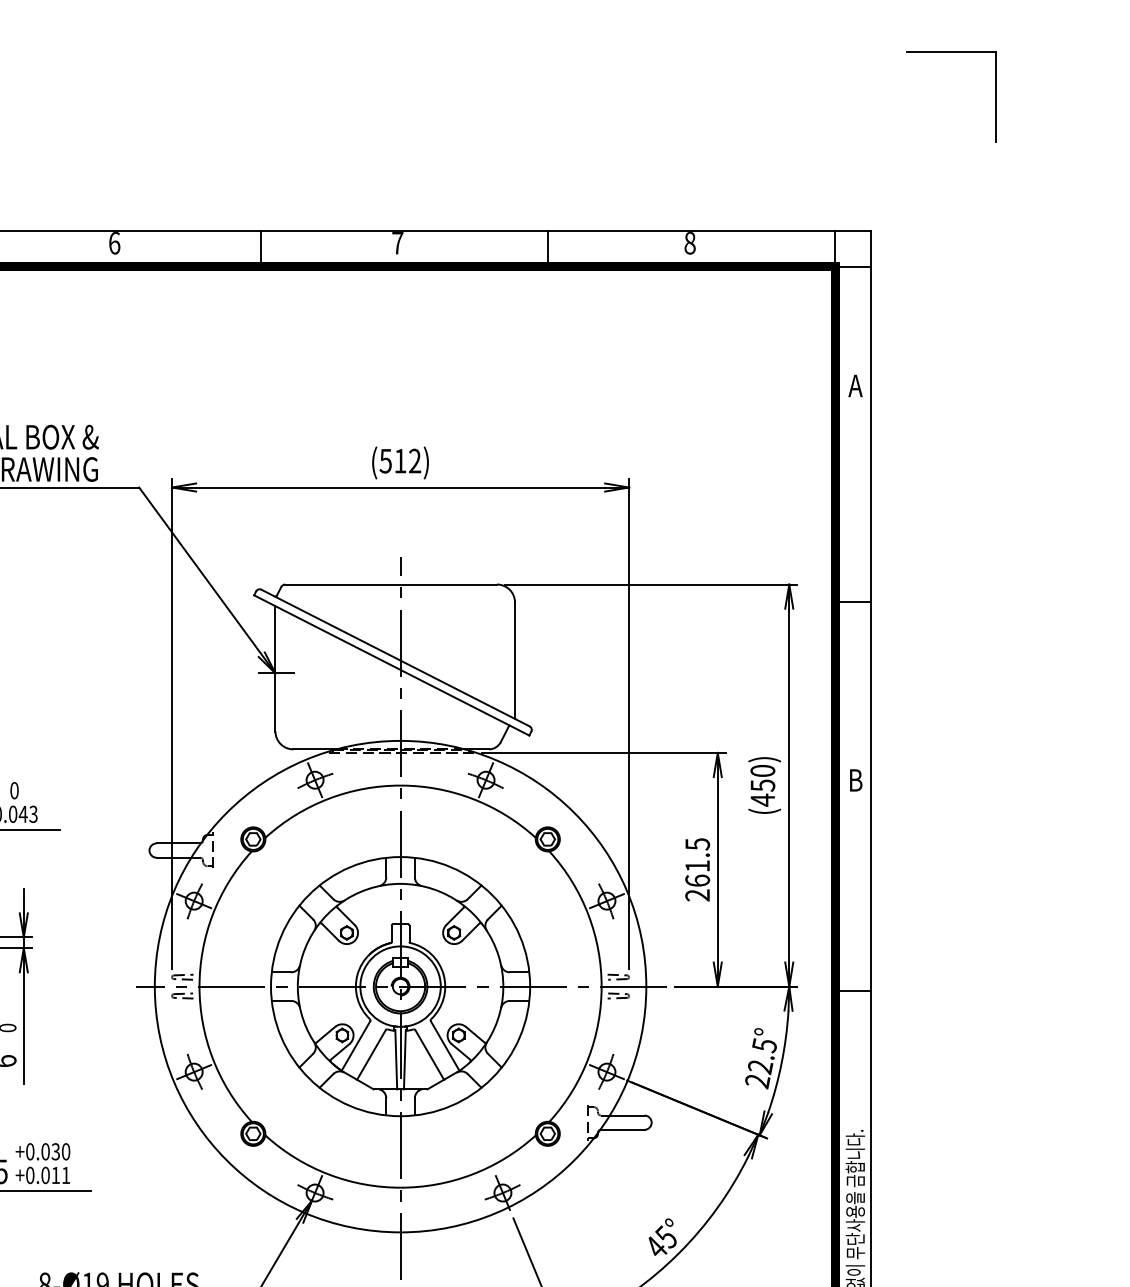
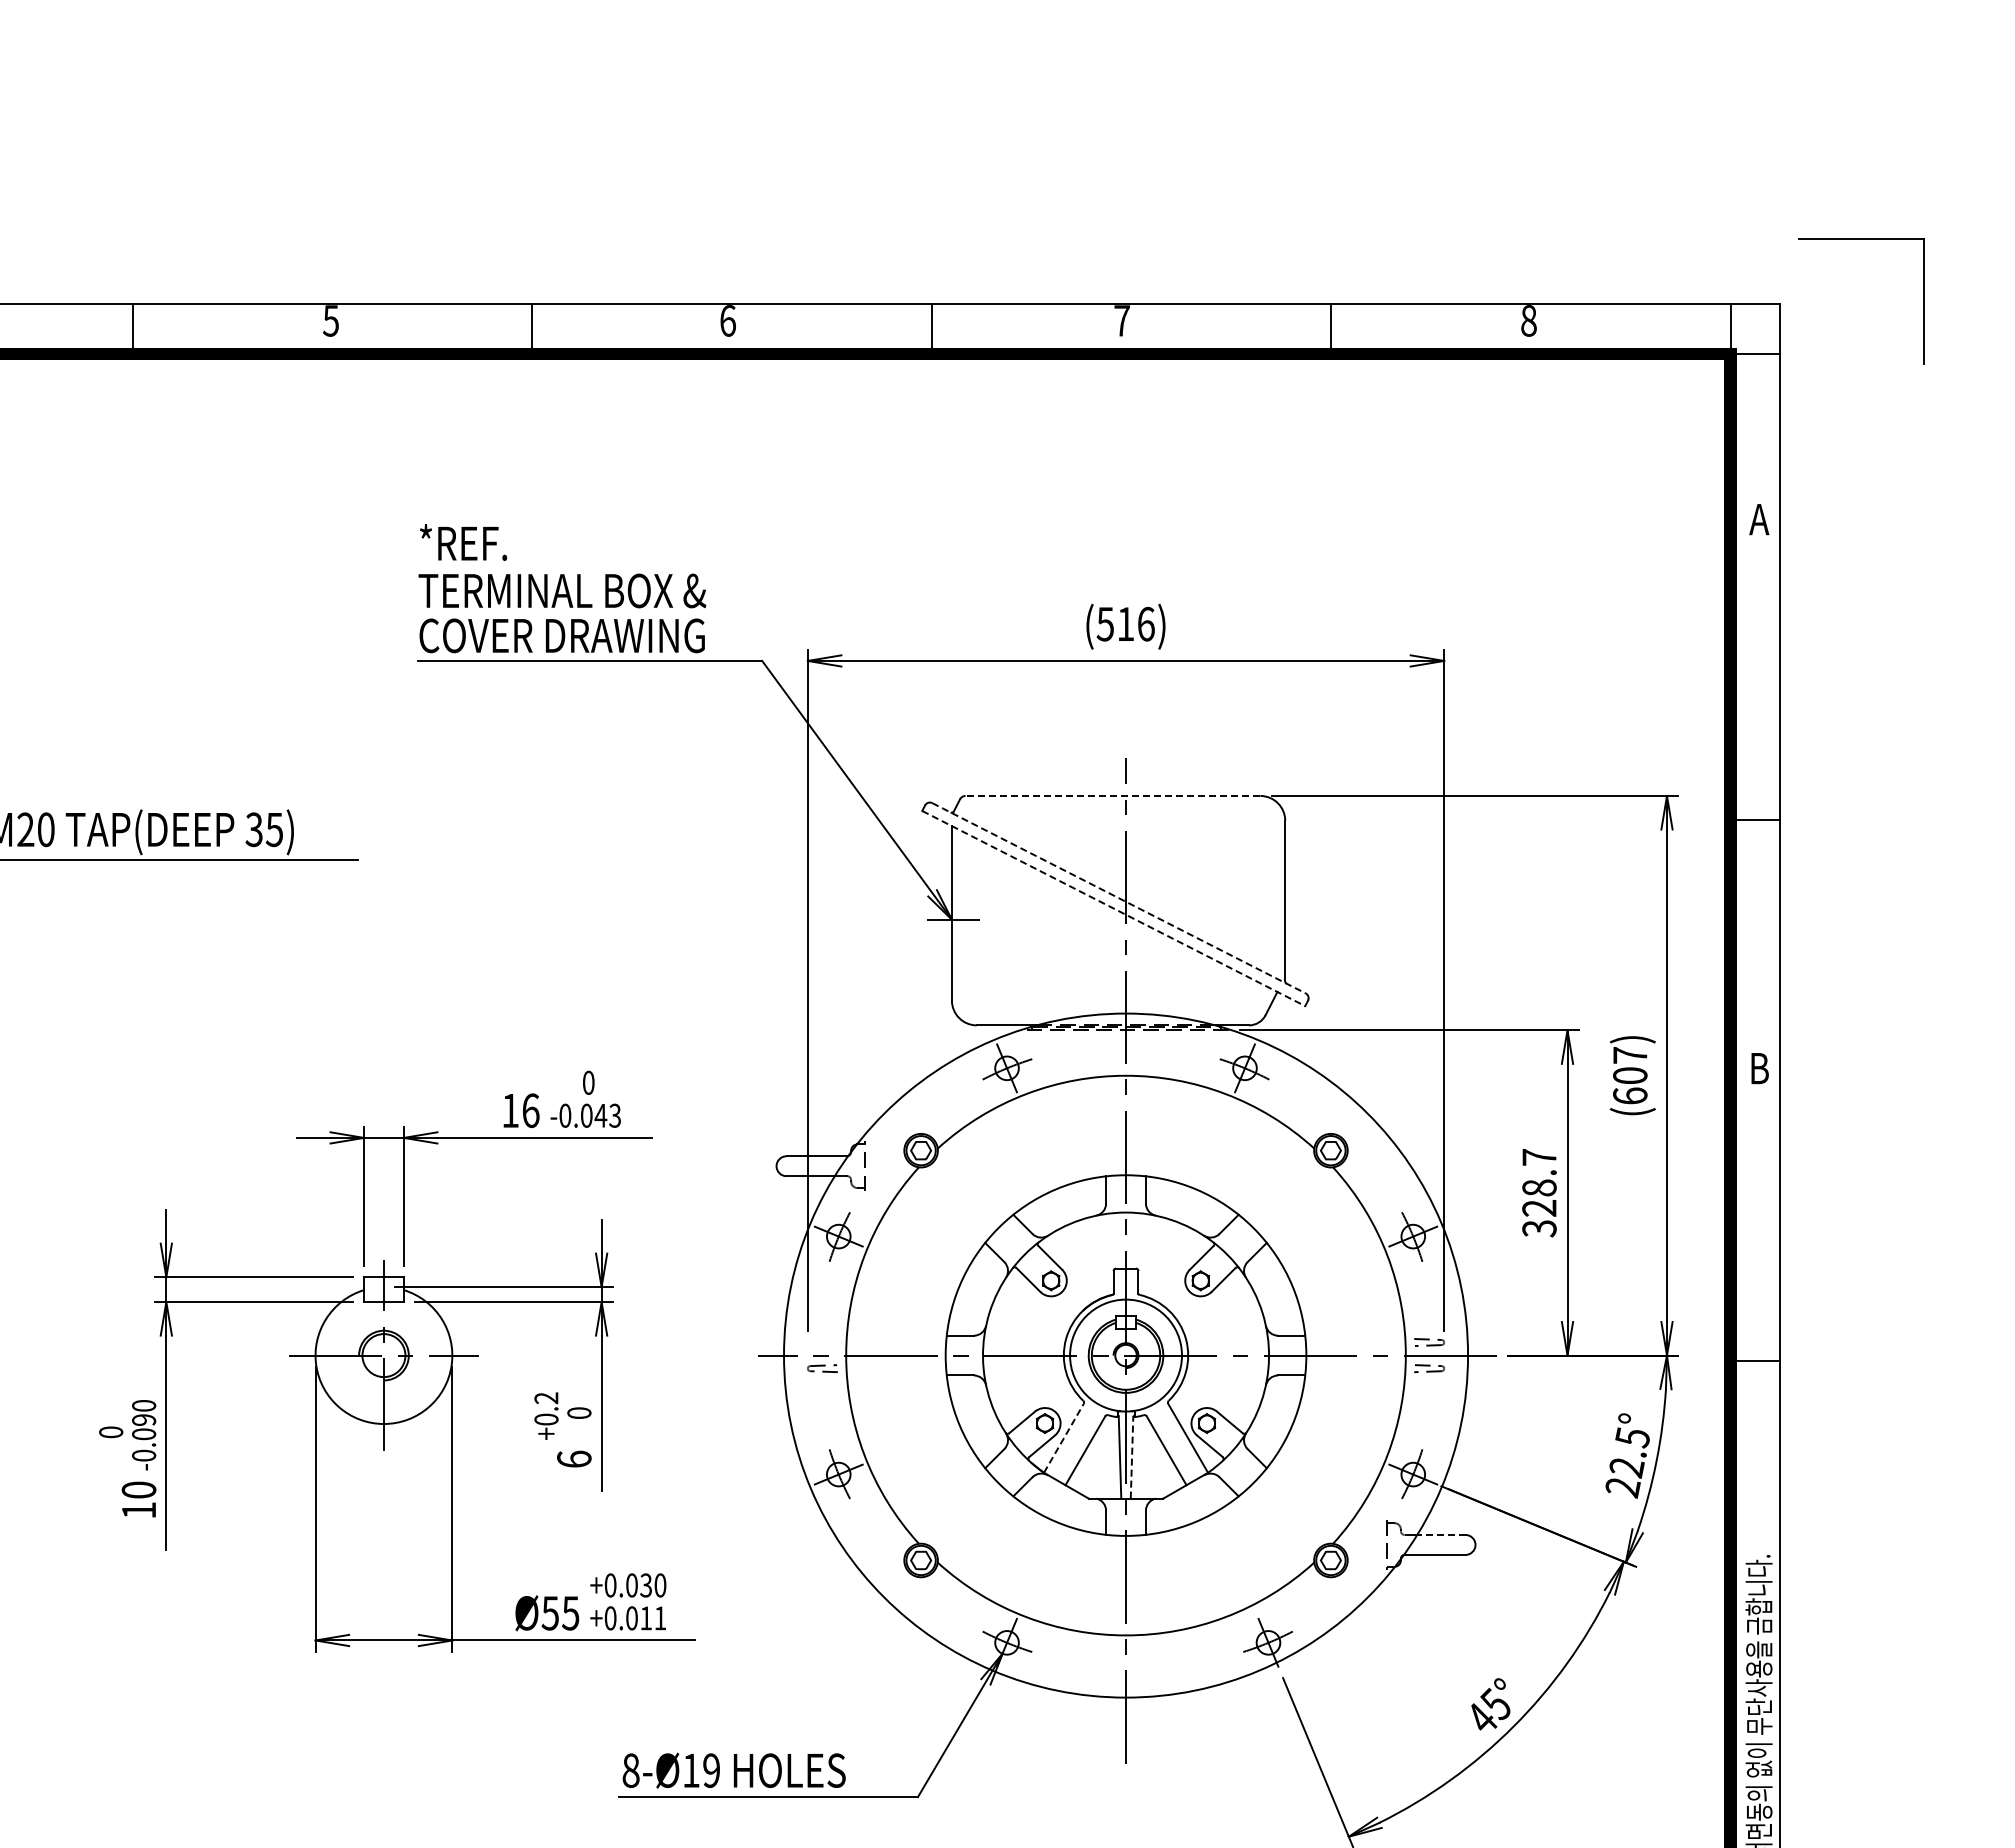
part: (951, 52) -> (1861, 239), moved
text: (414, 460) -> (1145, 623), (512) -> (516)
line: (390, 584) -> (1112, 795), solid -> dashed
line: (395, 658) -> (1119, 898), solid -> dashed
line: (391, 665) -> (1113, 908), solid -> dashed
text: (763, 786) -> (1630, 1076), (450) -> (607)
text: (697, 870) -> (1539, 1193), 261.5 -> 328.7
part: (182, 977) -> (822, 1342), removed
line: (355, 1046) -> (1063, 1438), solid -> dashed
line: (405, 1059) -> (1132, 1456), solid -> dashed
line: (626, 1115) -> (1440, 1535), solid -> dashed

